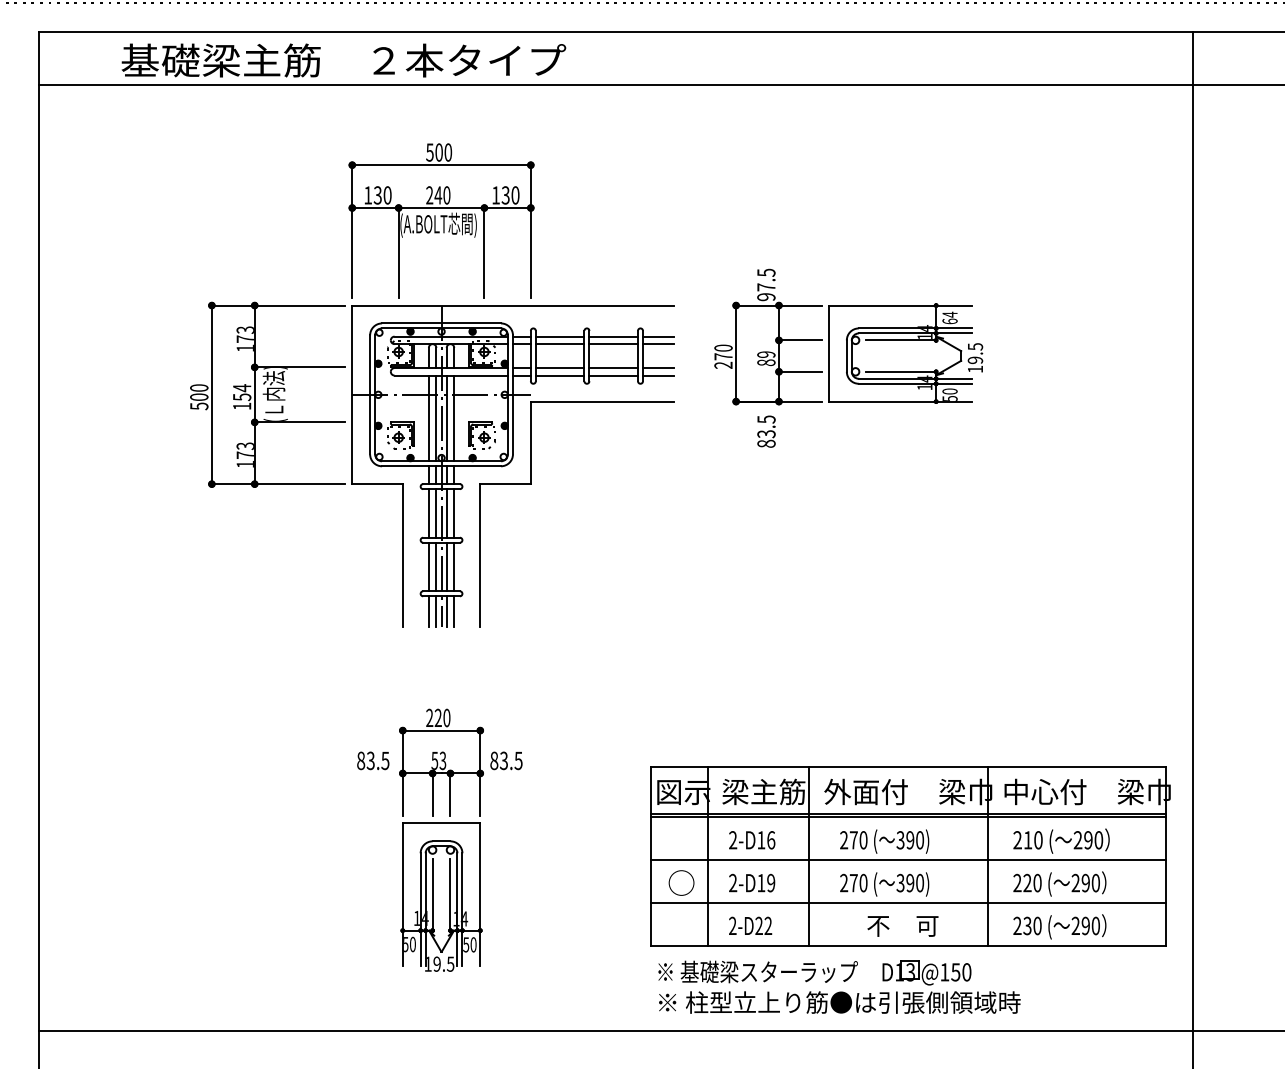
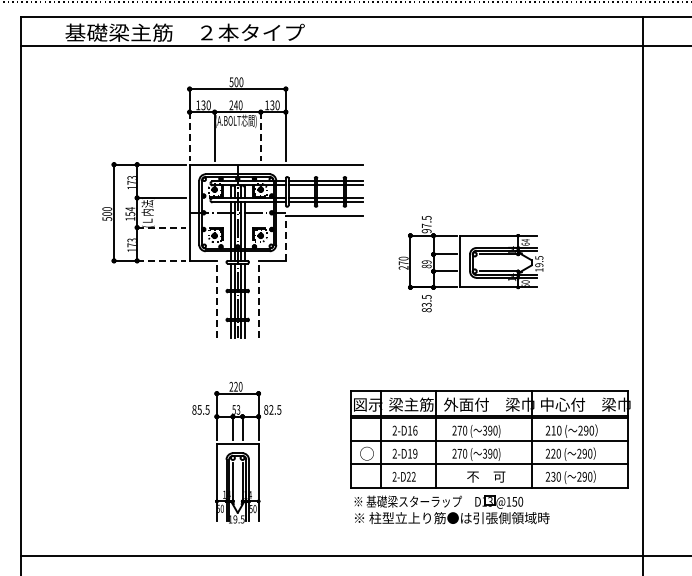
line: (351, 253) -> (189, 136), solid -> dashed
line: (483, 253) -> (260, 136), solid -> dashed
part: (847, 359) -> (470, 264), moved
line: (299, 422) -> (161, 227), solid -> dashed
line: (530, 442) -> (285, 238), solid -> dashed
line: (299, 483) -> (161, 260), solid -> dashed
line: (402, 553) -> (216, 298), solid -> dashed
line: (480, 553) -> (258, 298), solid -> dashed
text: (370, 760) -> (199, 409), 83.5 -> 85.5
text: (504, 761) -> (271, 410), 83.5 -> 82.5
part: (910, 890) -> (490, 457), moved

